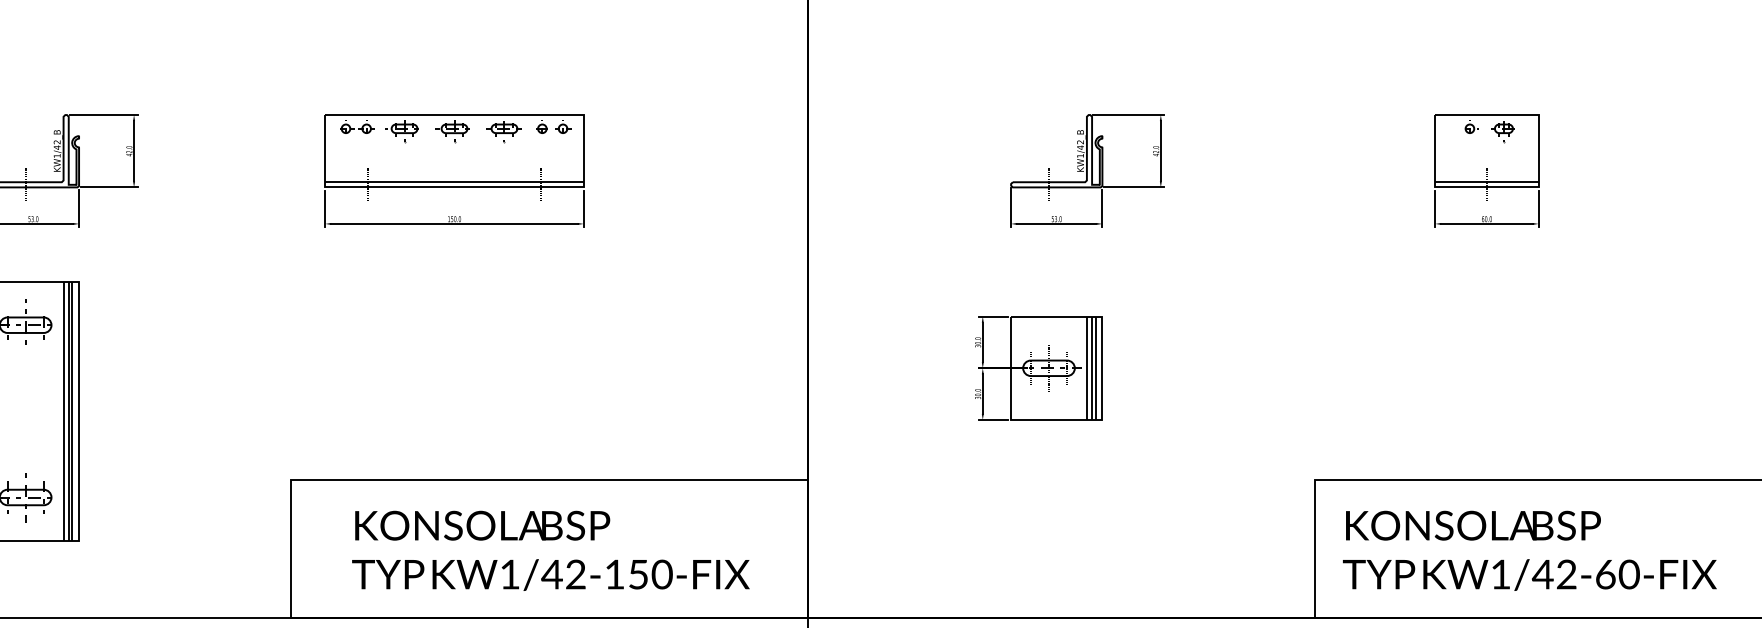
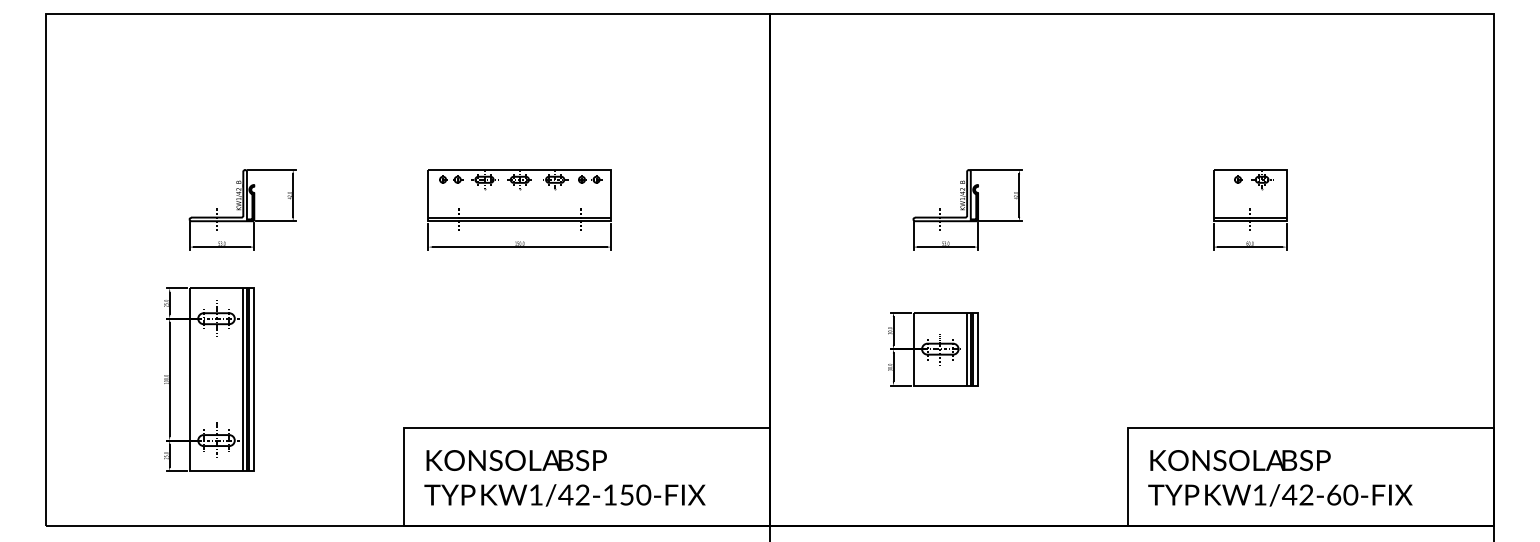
text: (550, 551) -> (564, 478), moved

